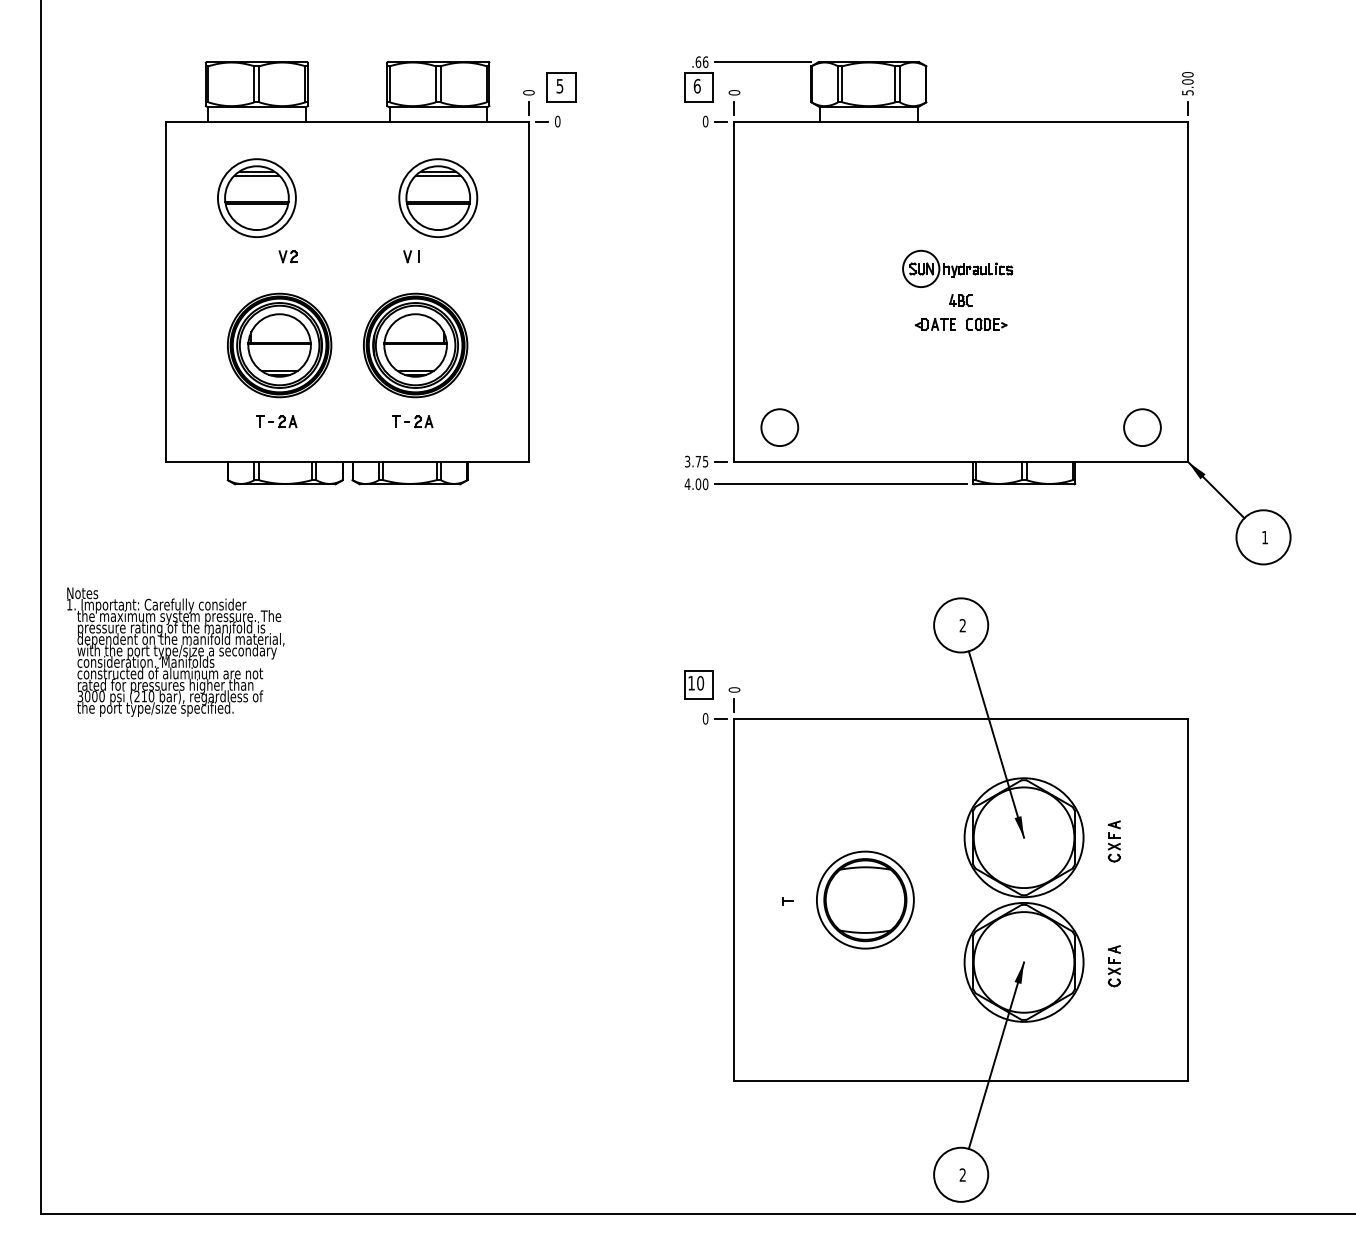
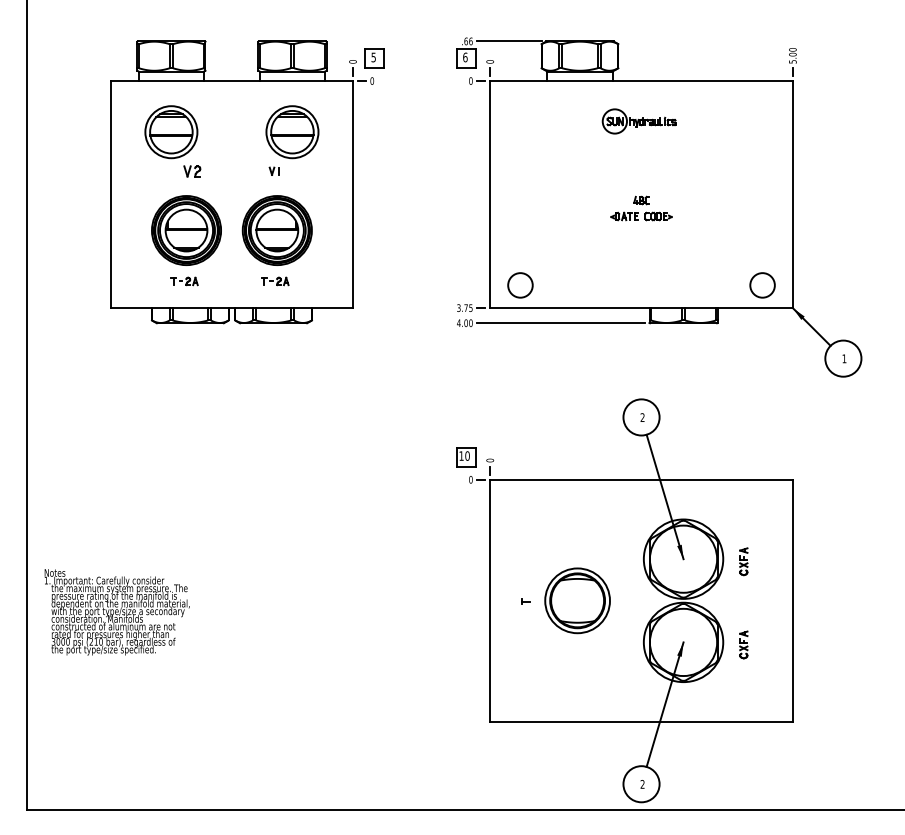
part: (287, 255) -> (191, 170), size x1.4
part: (956, 268) -> (638, 121), moved
text: (174, 652) -> (116, 612), moved

